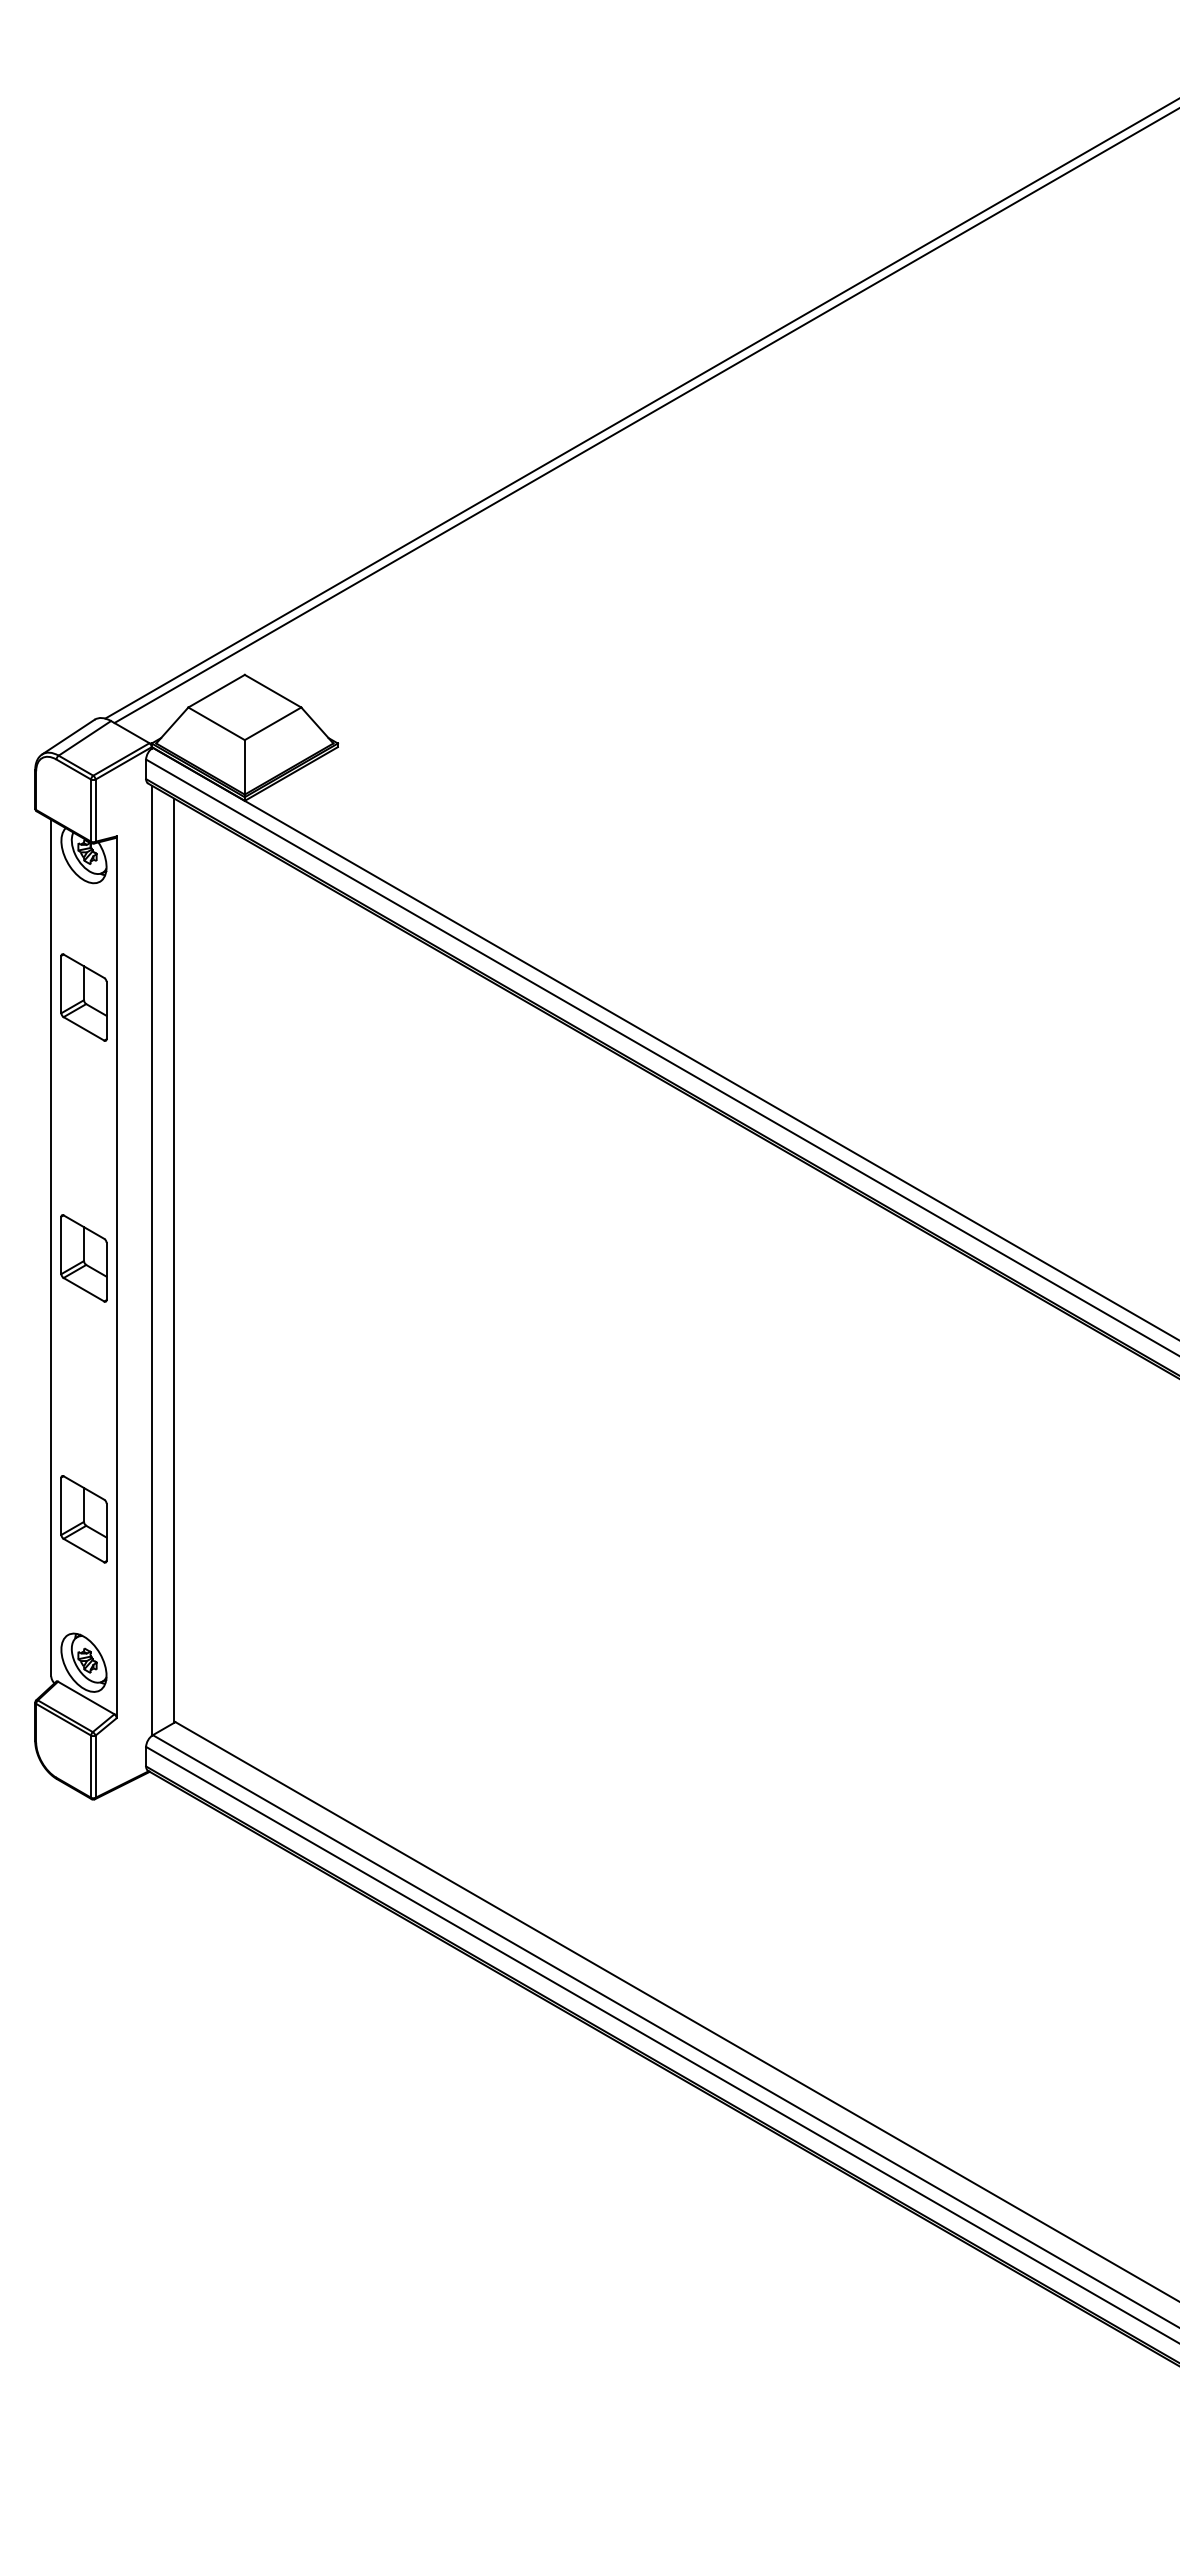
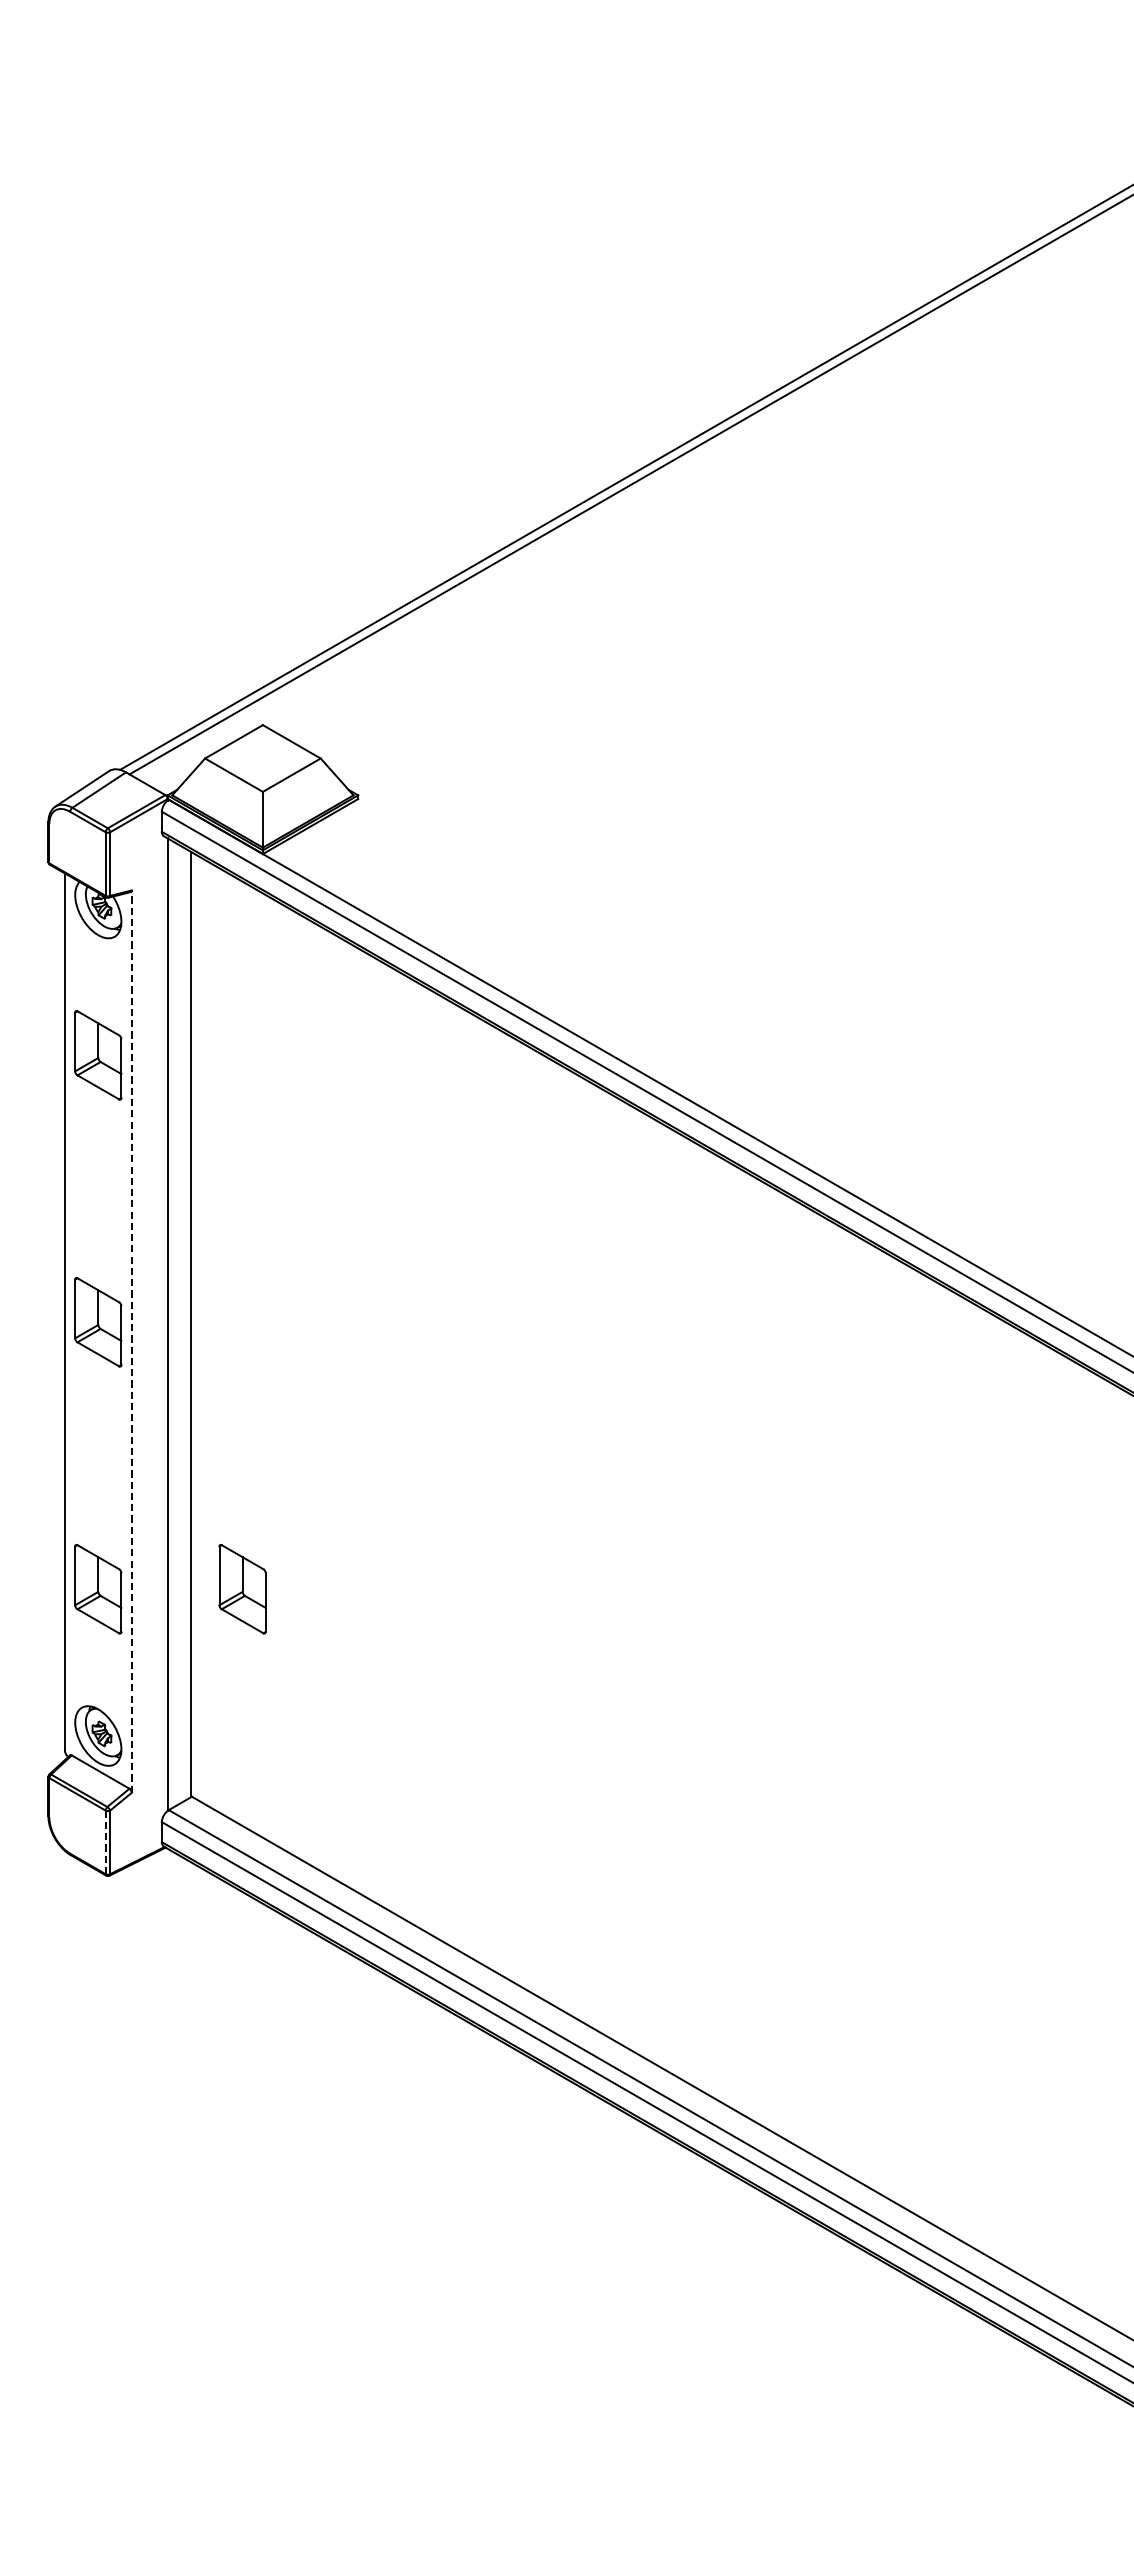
line: (116, 1277) -> (131, 1341), solid -> dashed
part: (224, 1519) -> (242, 1589), added
line: (91, 1767) -> (106, 1843), solid -> dashed

